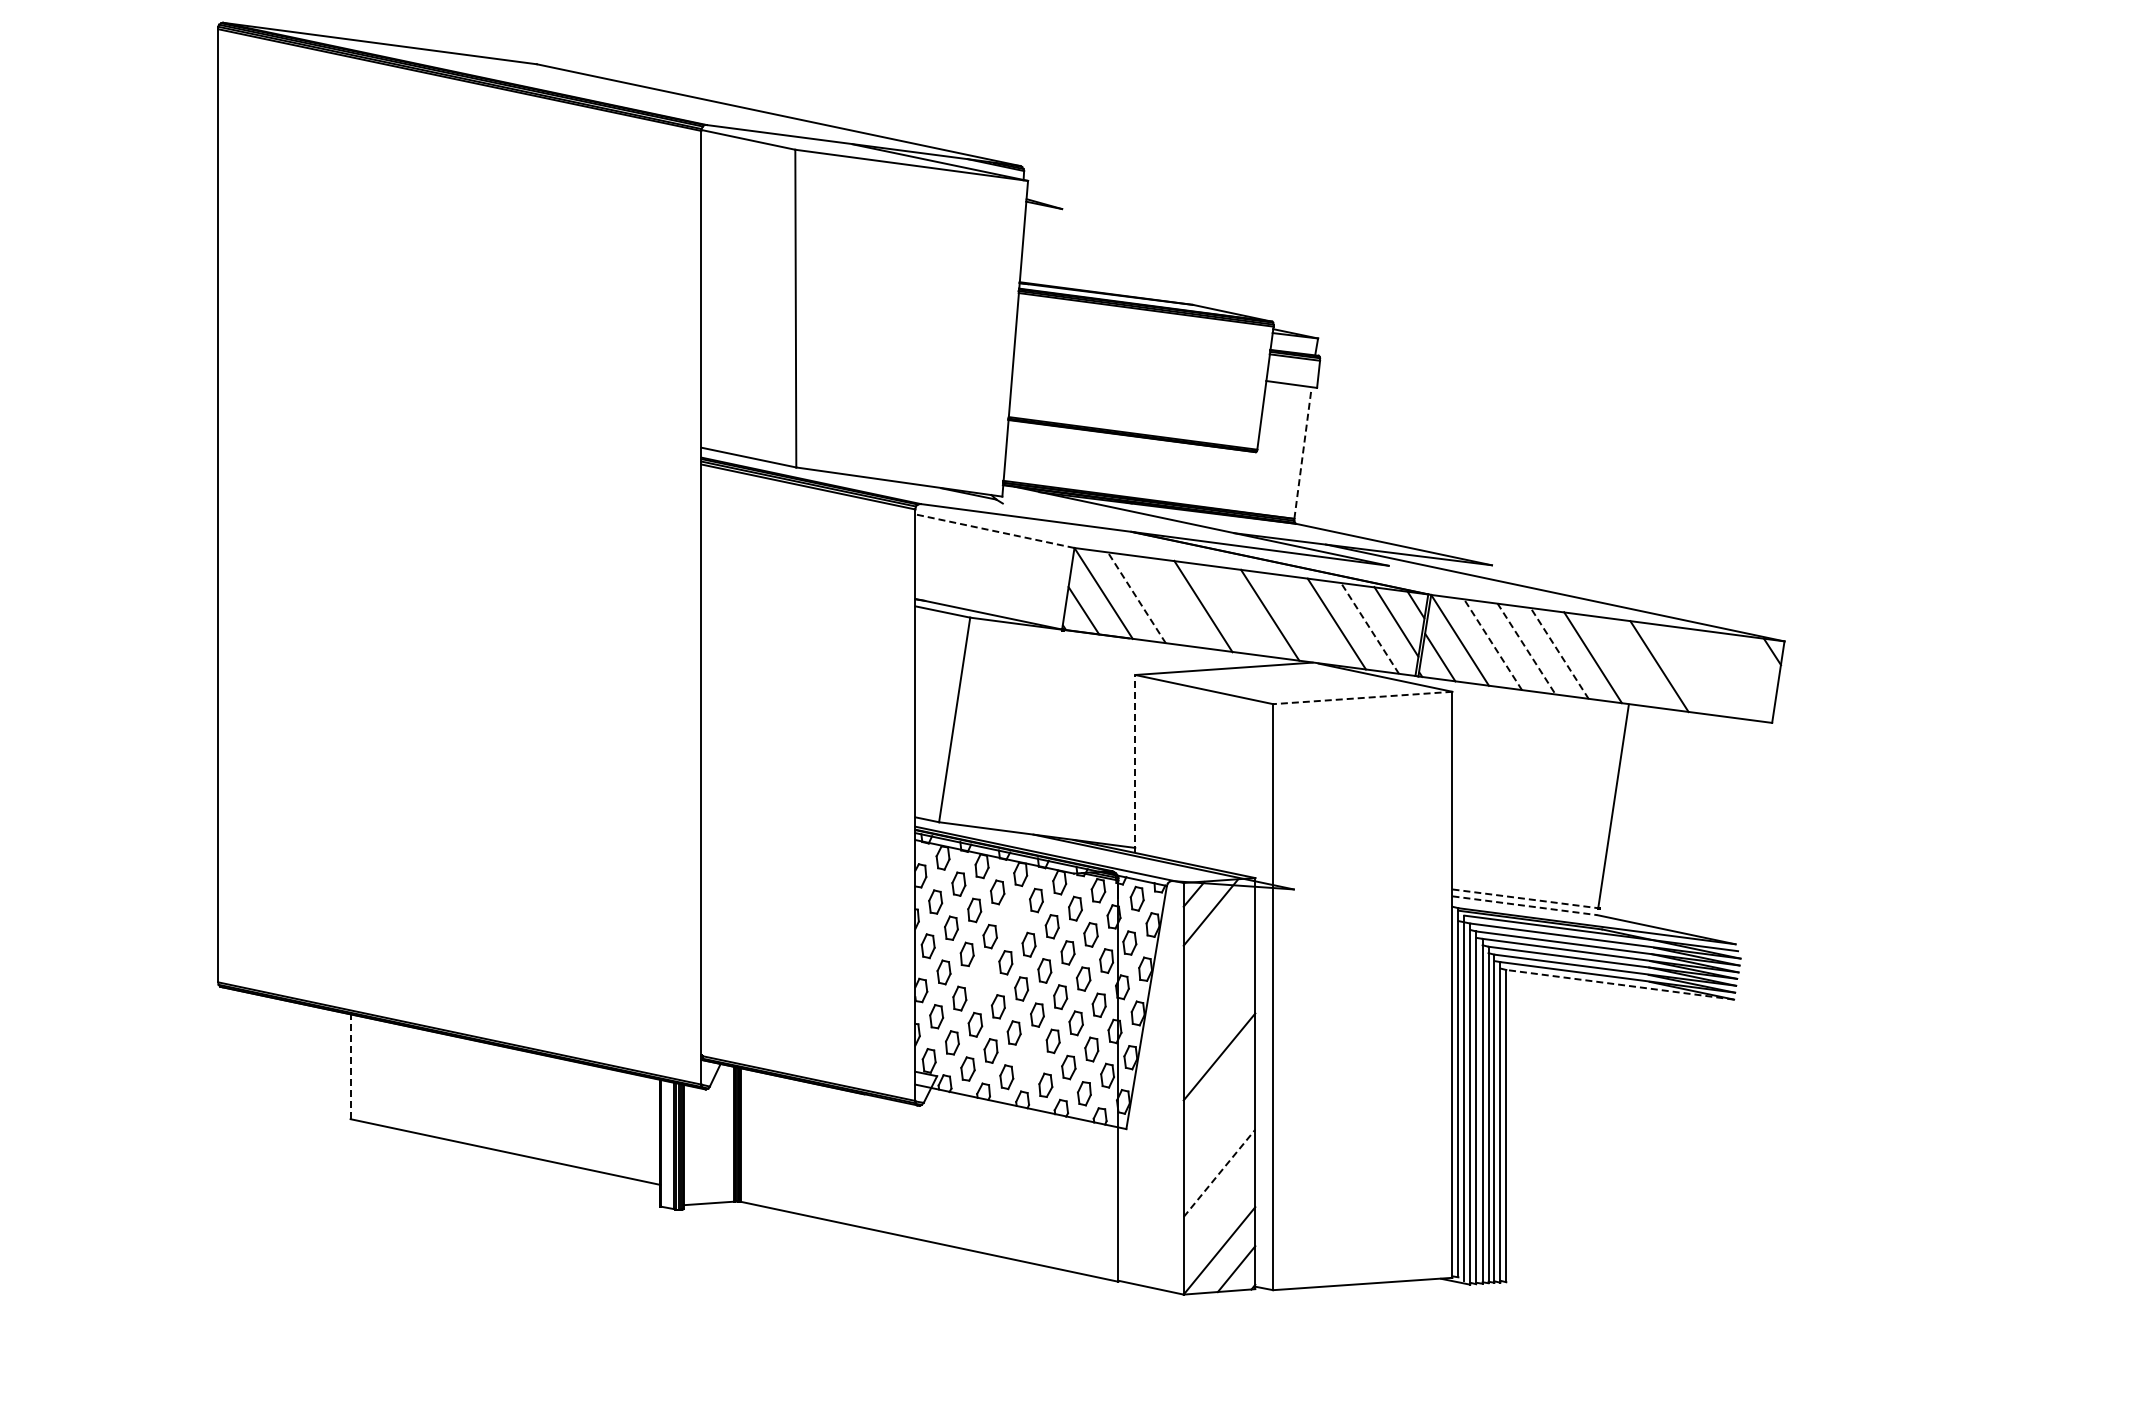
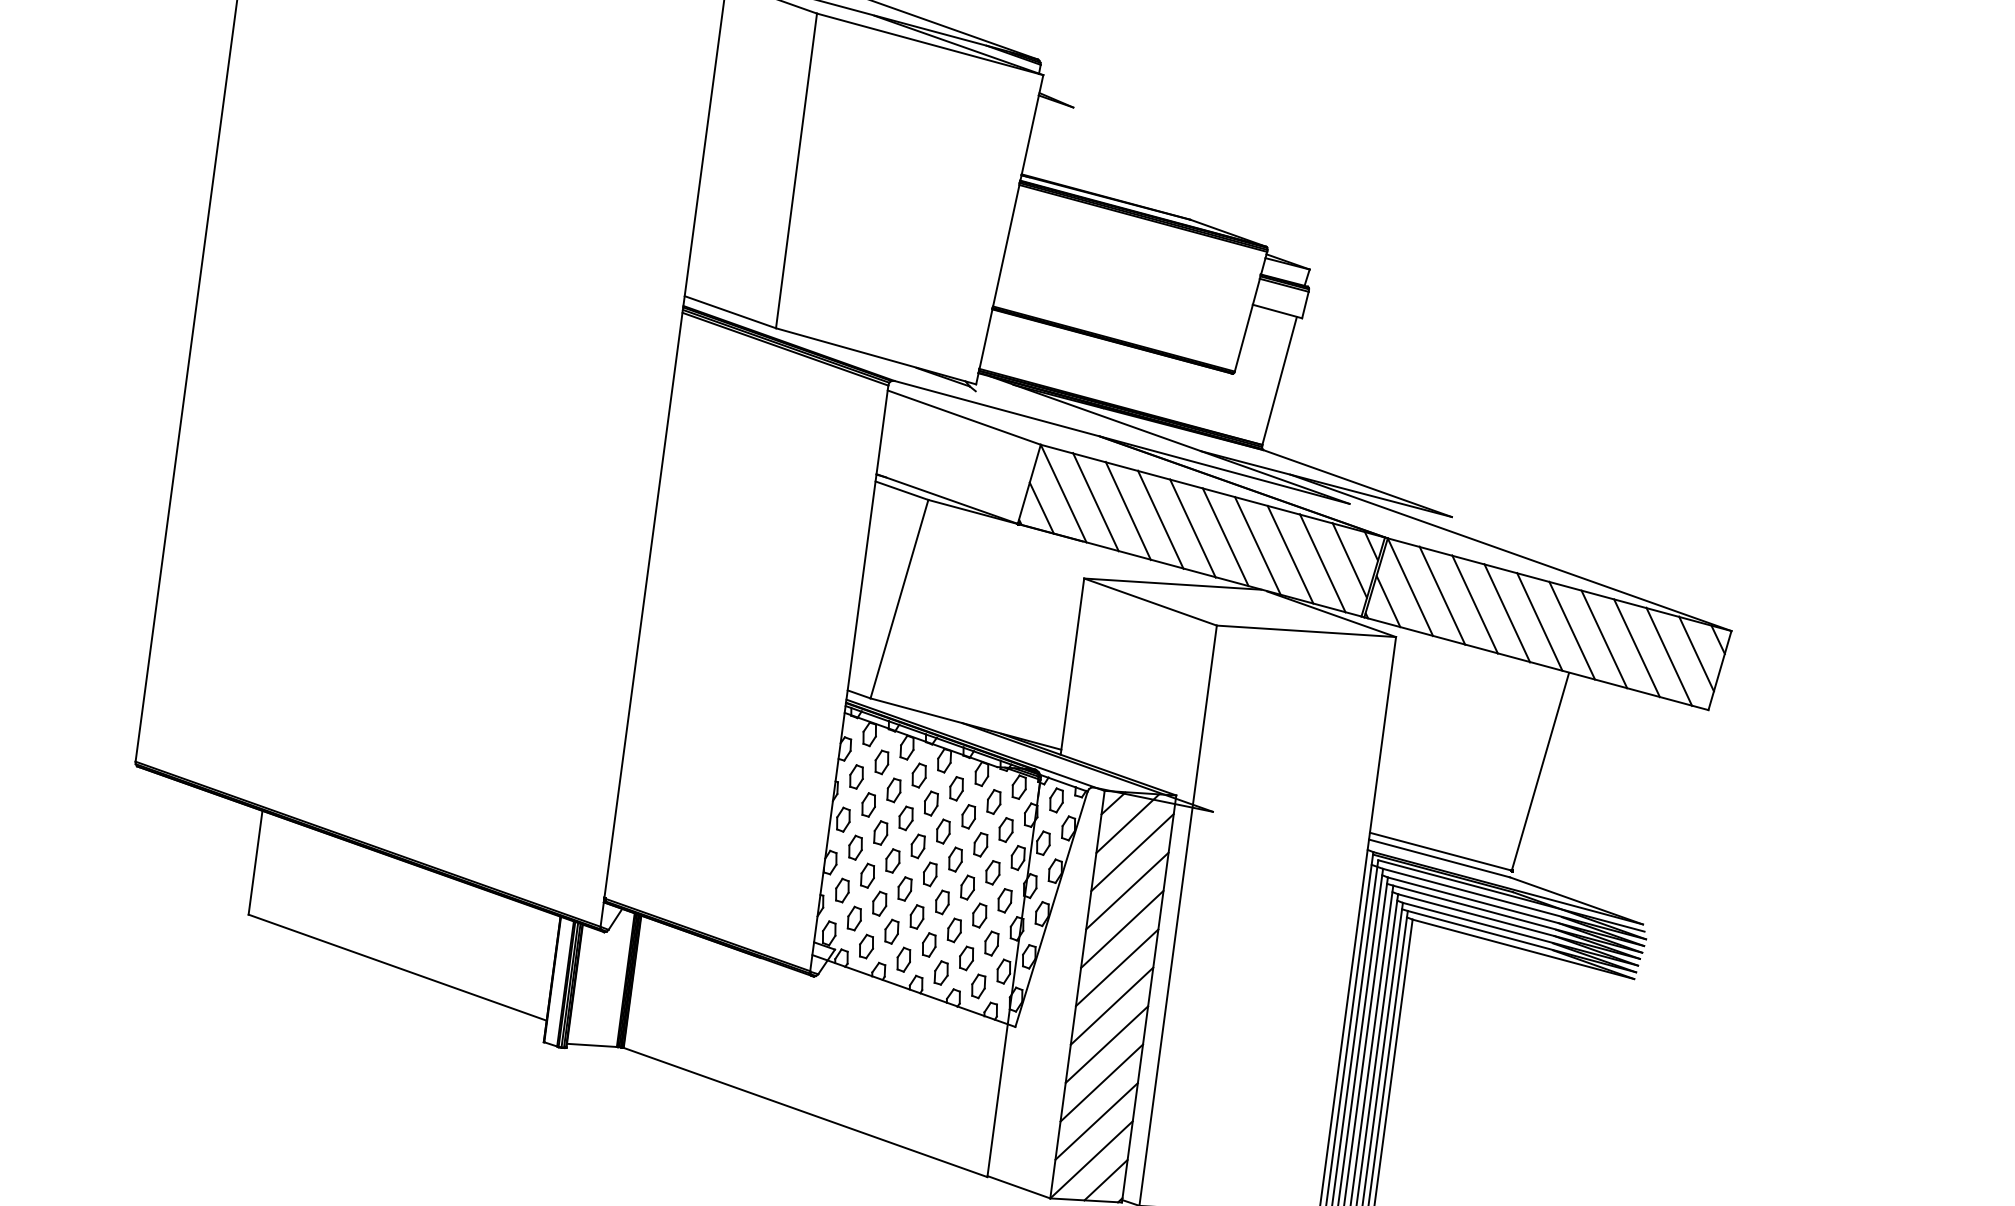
line: (1303, 452) -> (1280, 380), dashed -> solid
line: (994, 531) -> (963, 417), dashed -> solid
line: (1136, 597) -> (1095, 501), dashed -> solid
line: (1170, 601) -> (1128, 510), added
line: (1236, 610) -> (1192, 528), added
line: (1303, 619) -> (1258, 545), added
line: (1369, 627) -> (1322, 562), dashed -> solid
line: (1492, 644) -> (1441, 595), dashed -> solid
line: (1526, 649) -> (1474, 604), dashed -> solid
line: (1559, 653) -> (1507, 613), dashed -> solid
line: (1626, 661) -> (1572, 630), added
line: (1752, 668) -> (1696, 653), added
line: (1692, 670) -> (1636, 647), added
line: (1726, 674) -> (1669, 656), added
line: (1362, 697) -> (1306, 630), dashed -> solid
line: (1135, 763) -> (1072, 666), dashed -> solid
line: (1525, 898) -> (1441, 851), dashed -> solid
line: (1525, 905) -> (1440, 858), dashed -> solid
part: (1012, 918) -> (930, 803), added
line: (1219, 940) -> (1132, 852), added
line: (1219, 978) -> (1127, 890), added
part: (982, 980) -> (892, 860), added
line: (1620, 984) -> (1523, 949), dashed -> solid
line: (1219, 1017) -> (1122, 928), added
part: (1029, 1058) -> (928, 944), added
line: (350, 1066) -> (255, 862), dashed -> solid
line: (1219, 1095) -> (1112, 1006), added
line: (1219, 1134) -> (1106, 1044), added
line: (1219, 1173) -> (1101, 1083), dashed -> solid
line: (1219, 1211) -> (1096, 1120), added

